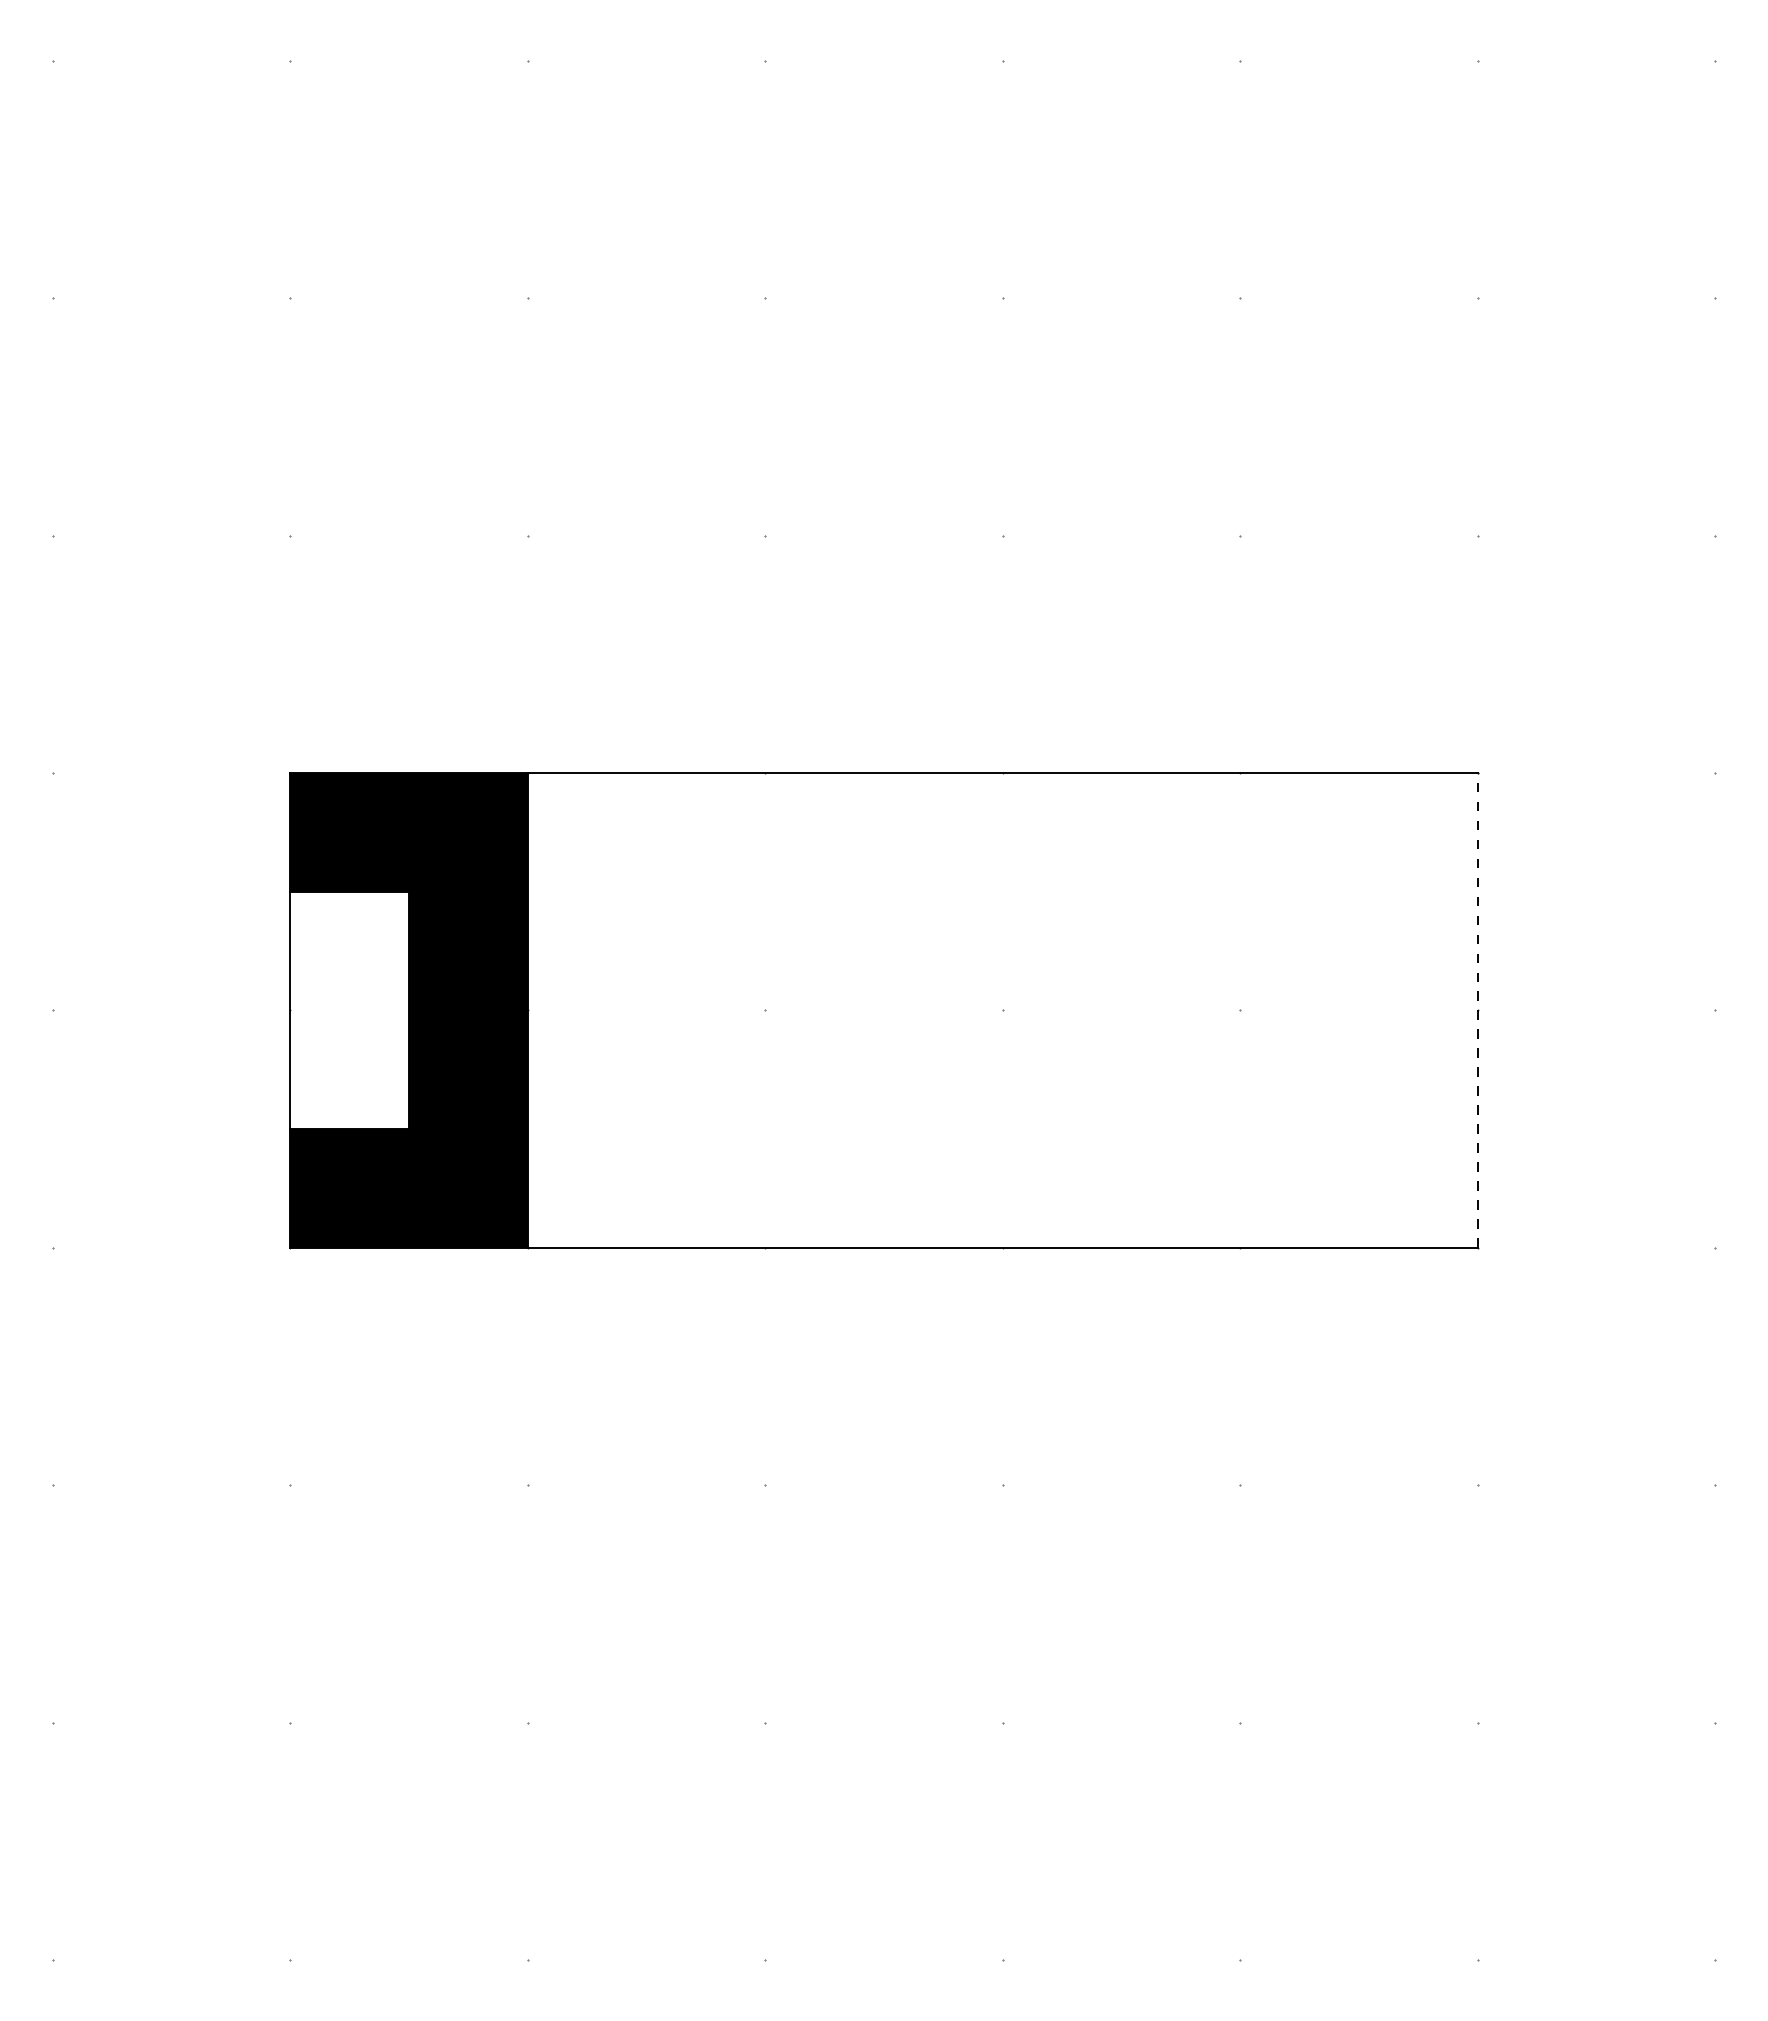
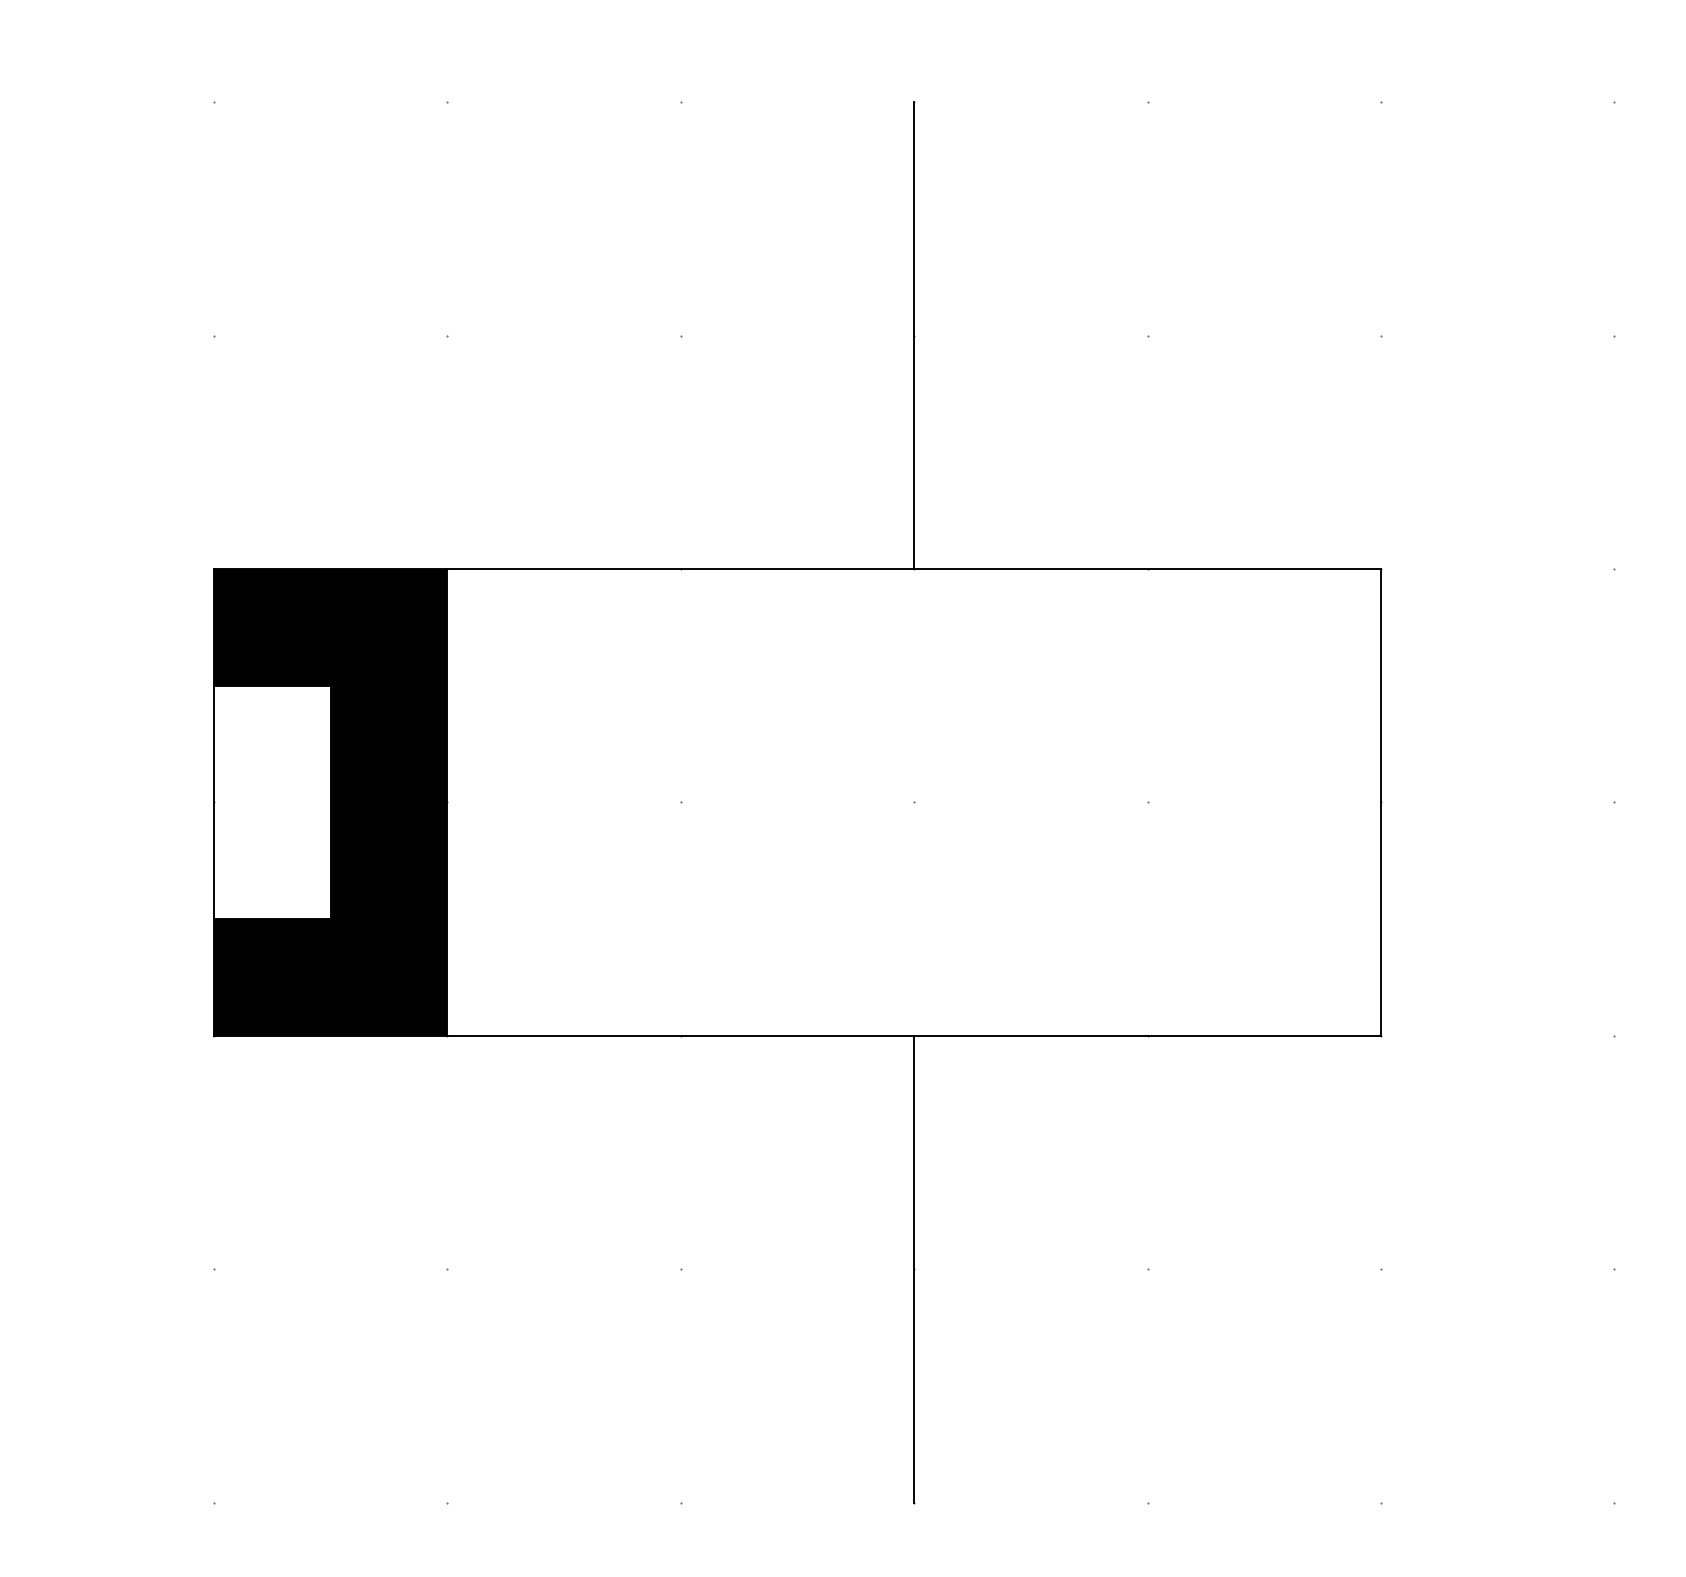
line: (1002, 535) -> (913, 335), added
line: (1477, 1010) -> (1380, 802), dashed -> solid
line: (1002, 1484) -> (913, 1268), added

